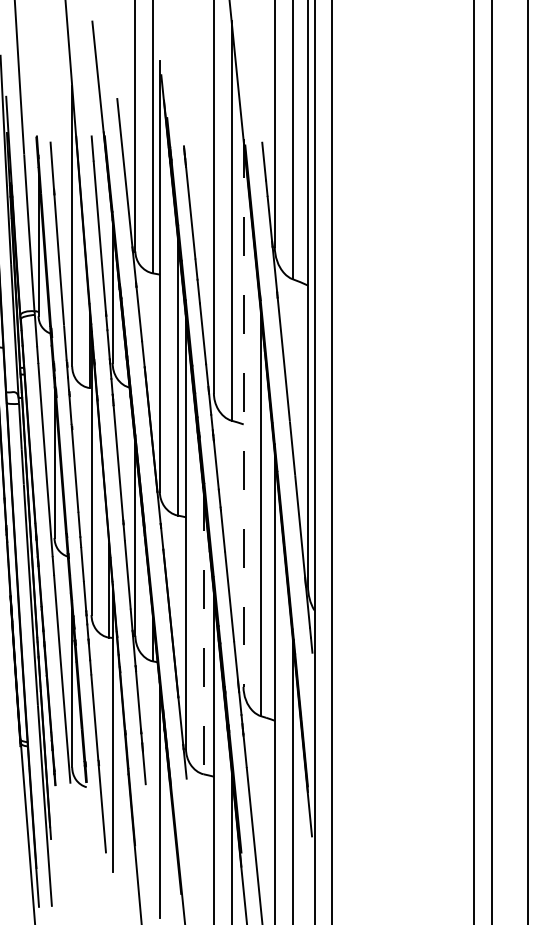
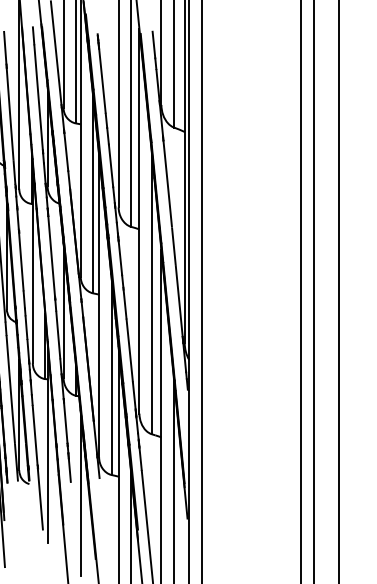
line: (243, 413) -> (139, 221), dashed -> solid
line: (203, 633) -> (111, 376), dashed -> solid

